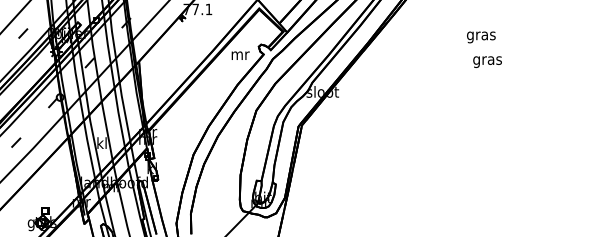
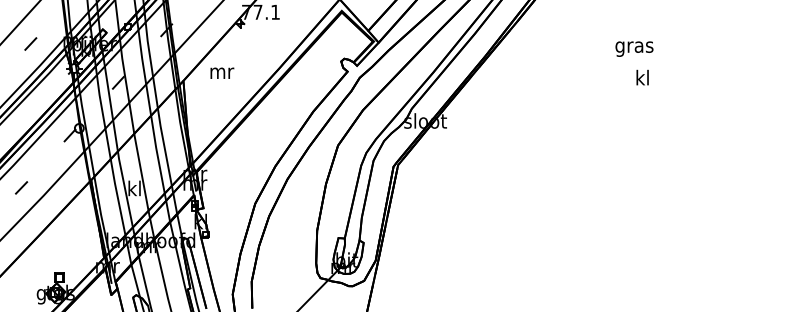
text: (240, 55) -> (222, 72), moved
text: (487, 60) -> (642, 79), gras -> kl

